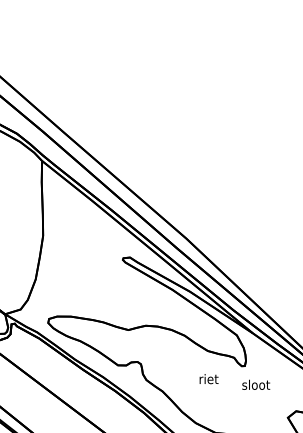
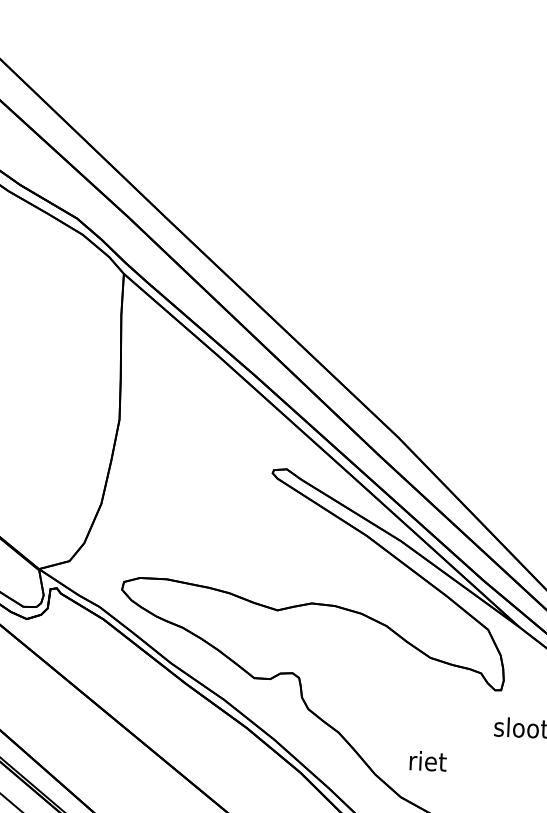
text: (208, 379) -> (427, 762), moved

